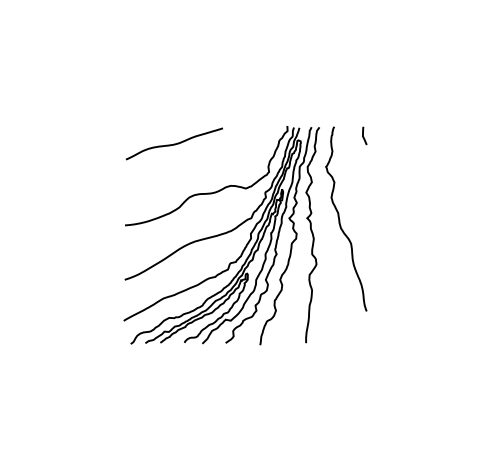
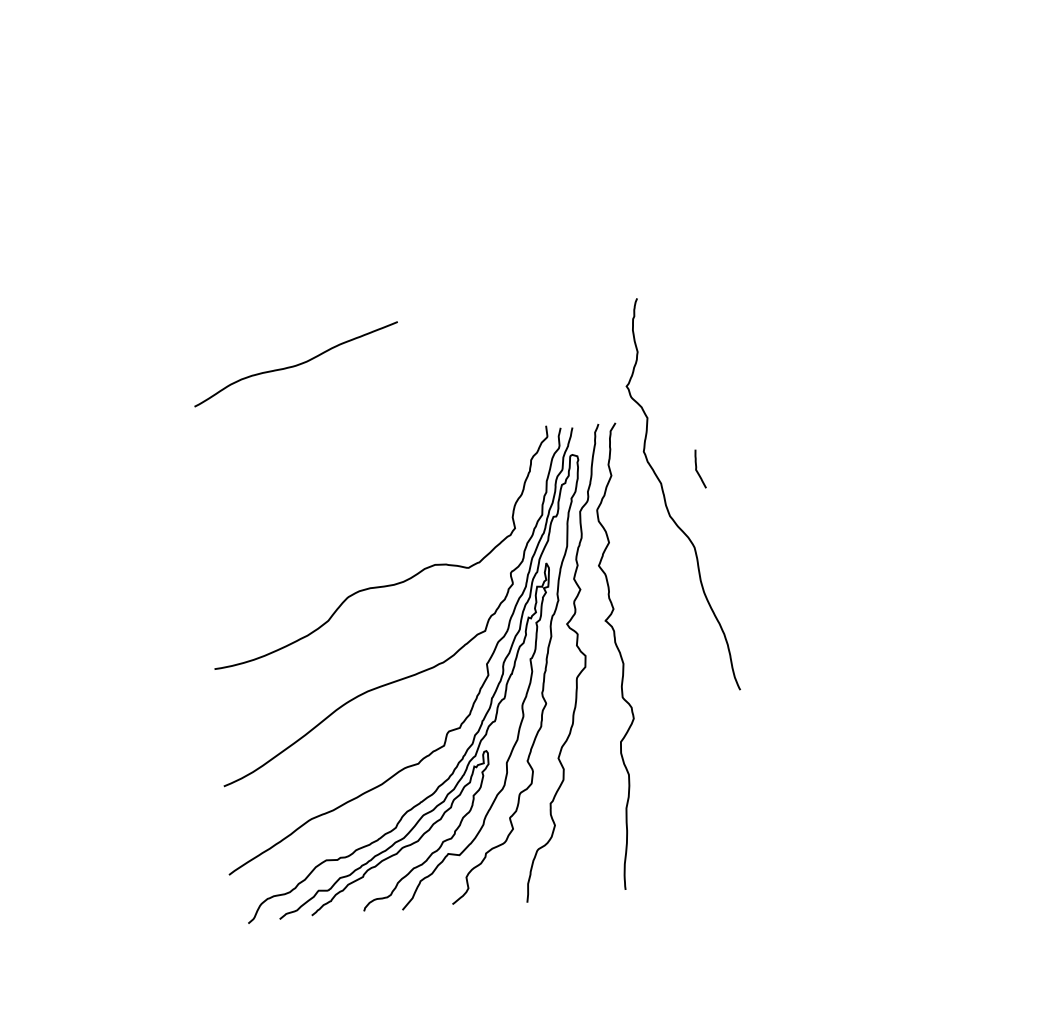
curve: (363, 135) -> (697, 468), moved
part: (221, 235) -> (424, 673), moved

